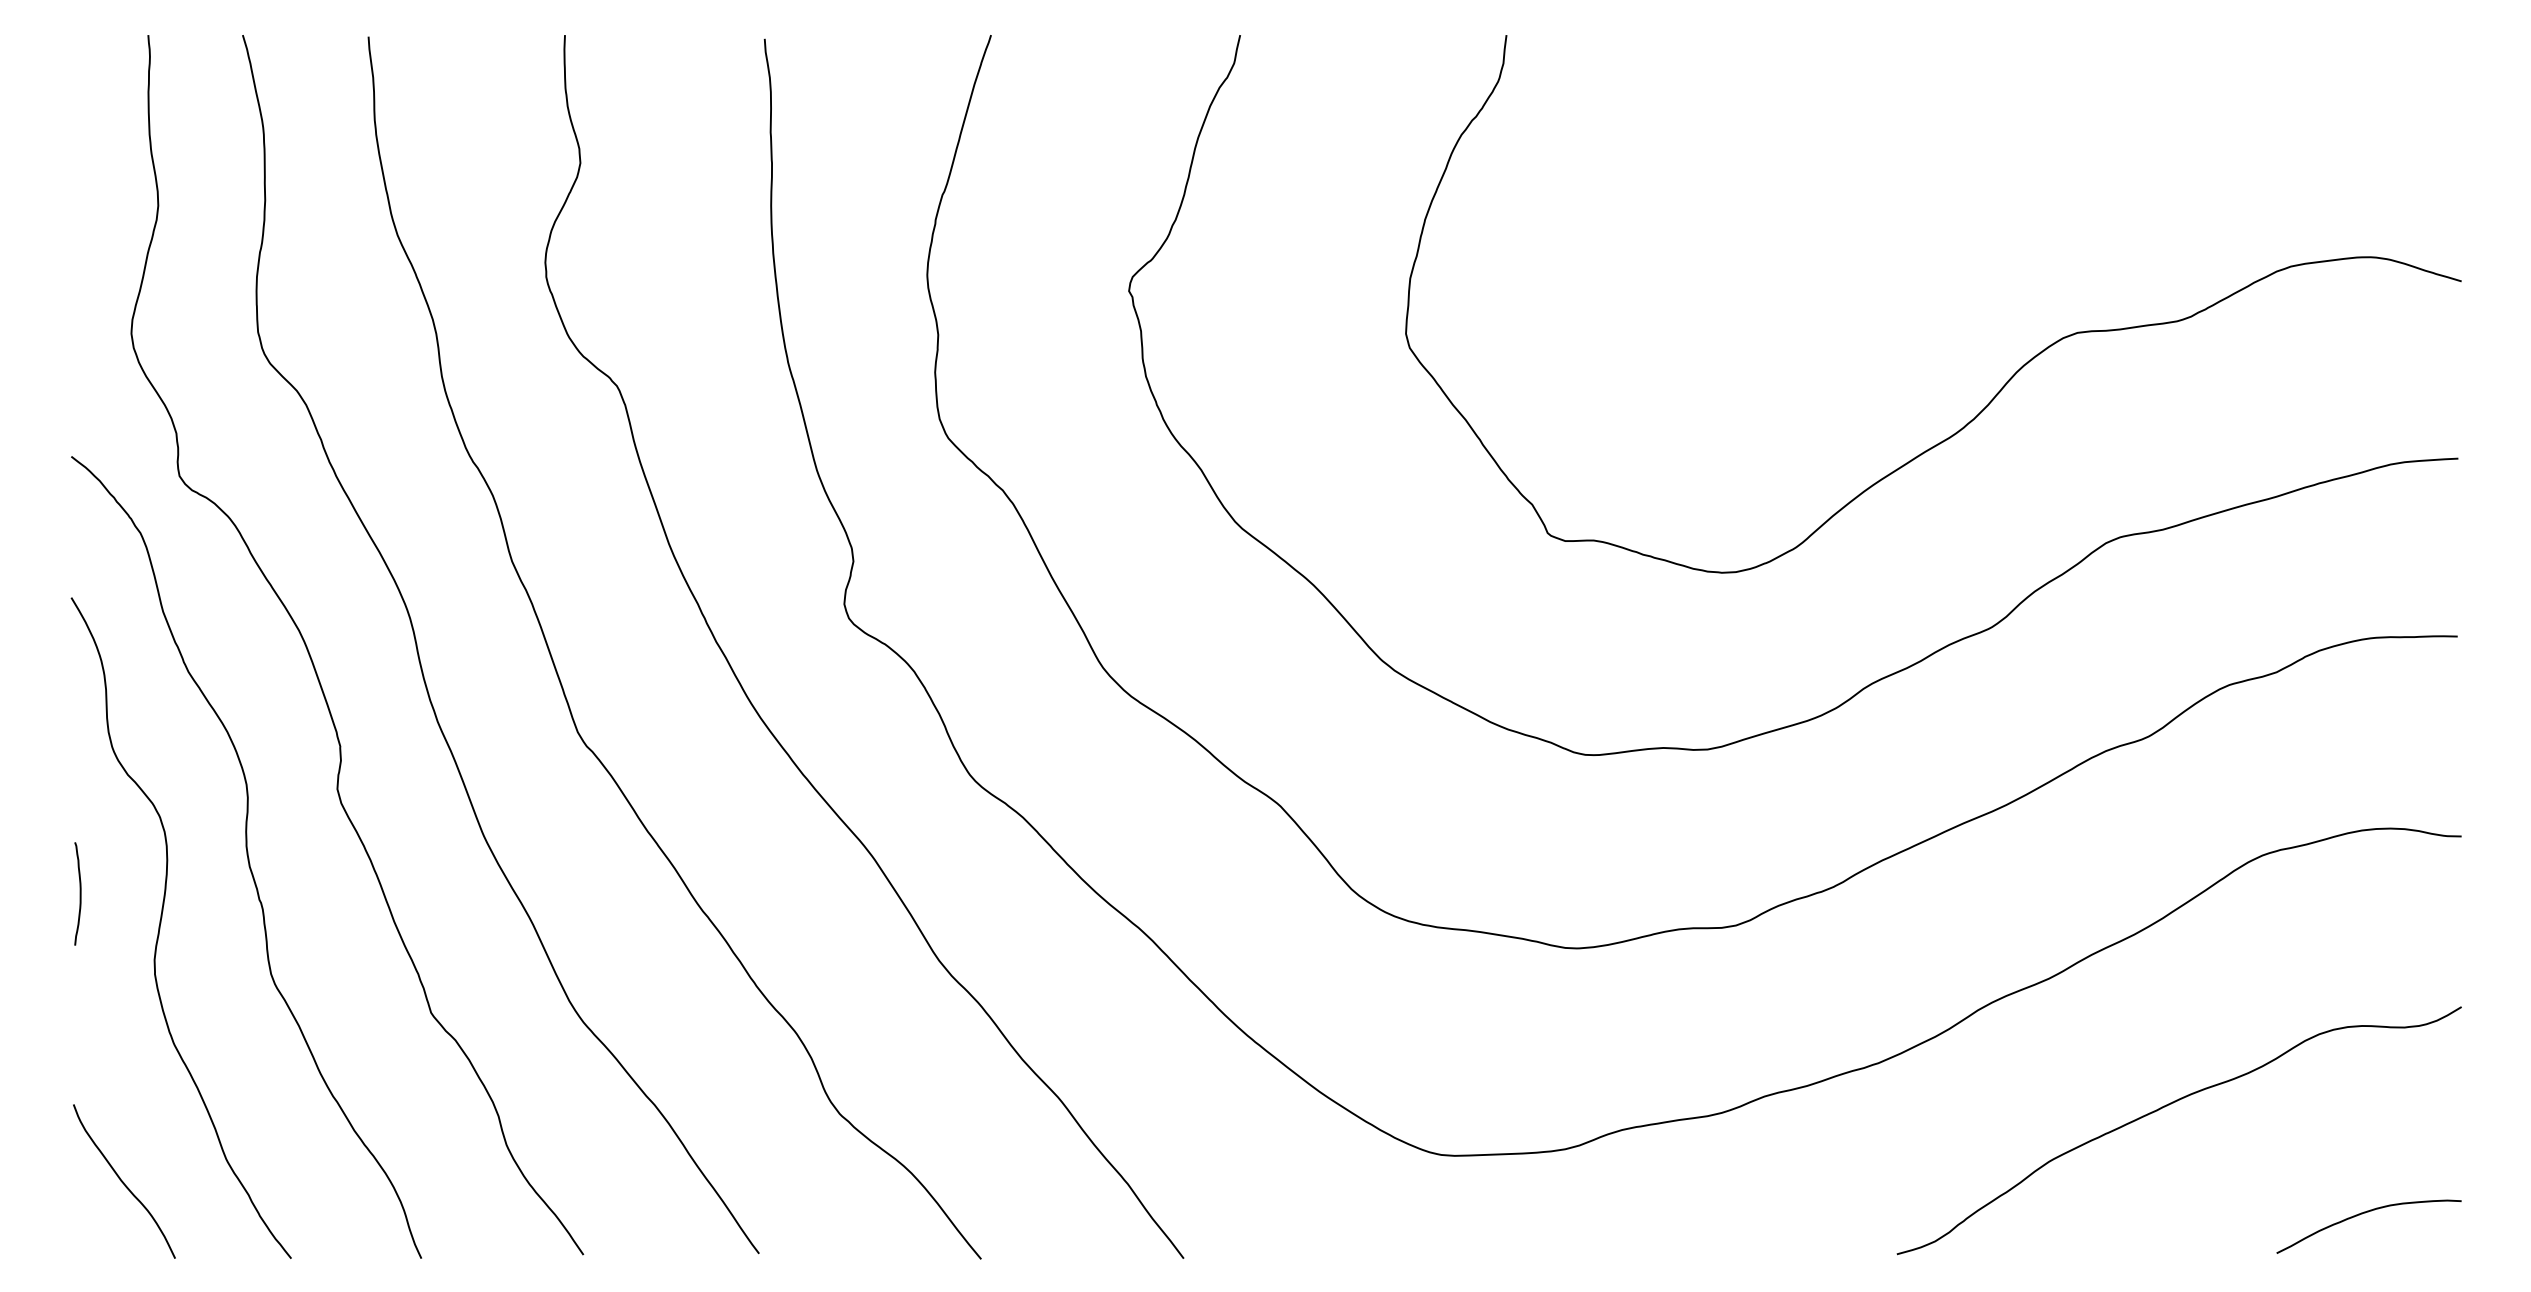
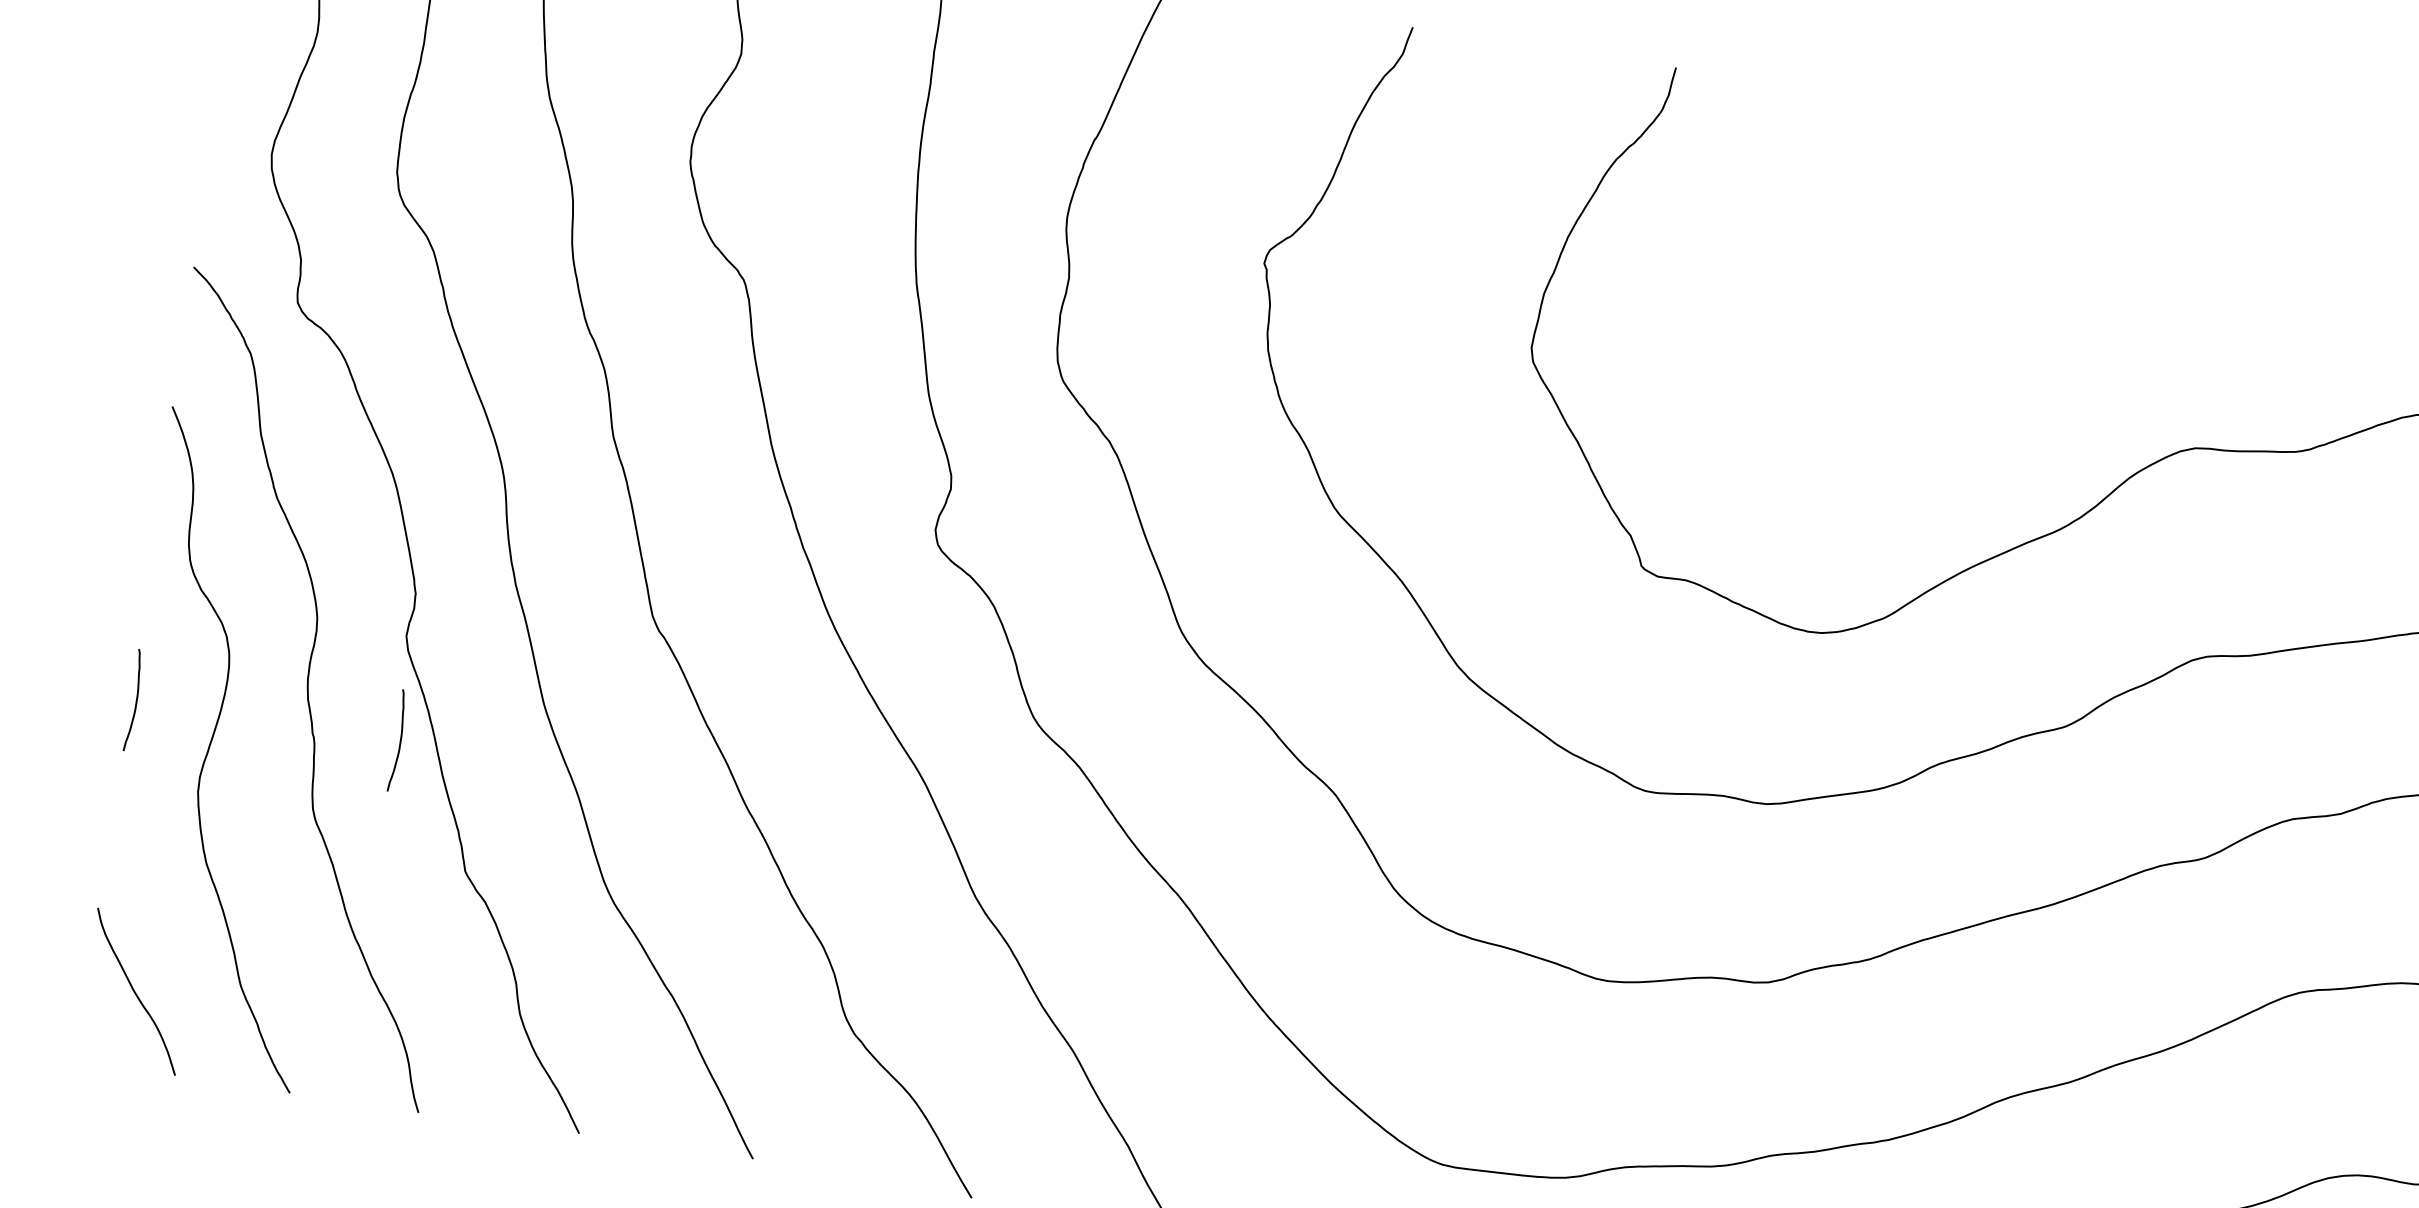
curve: (346, 893) -> (399, 740), added

